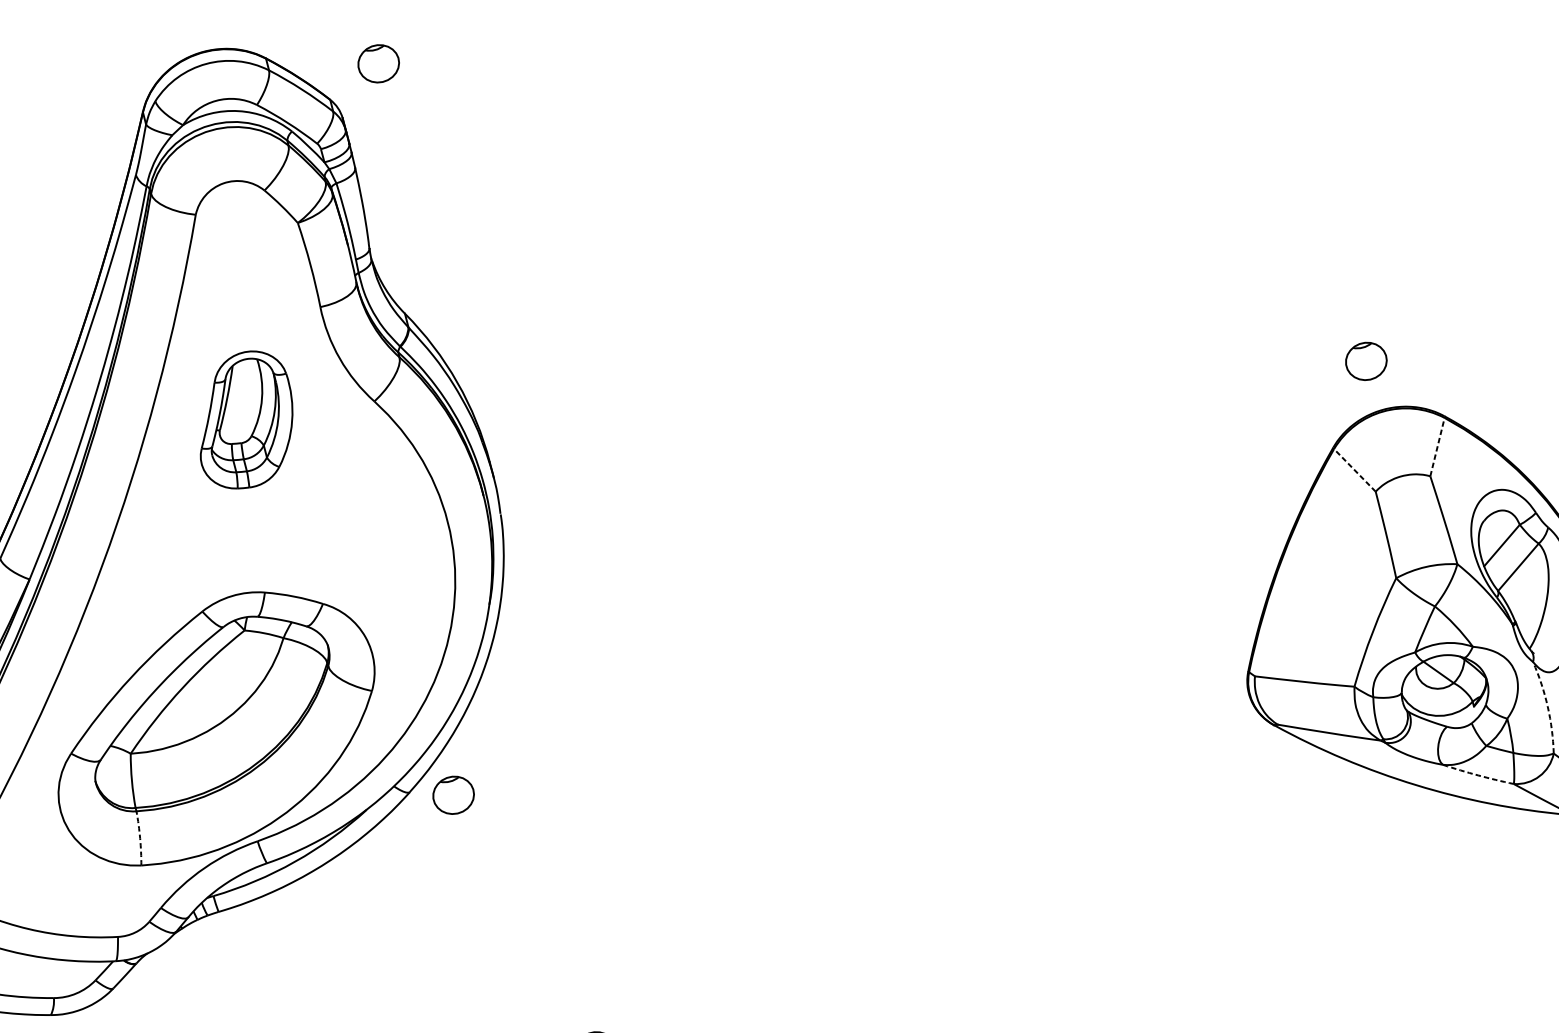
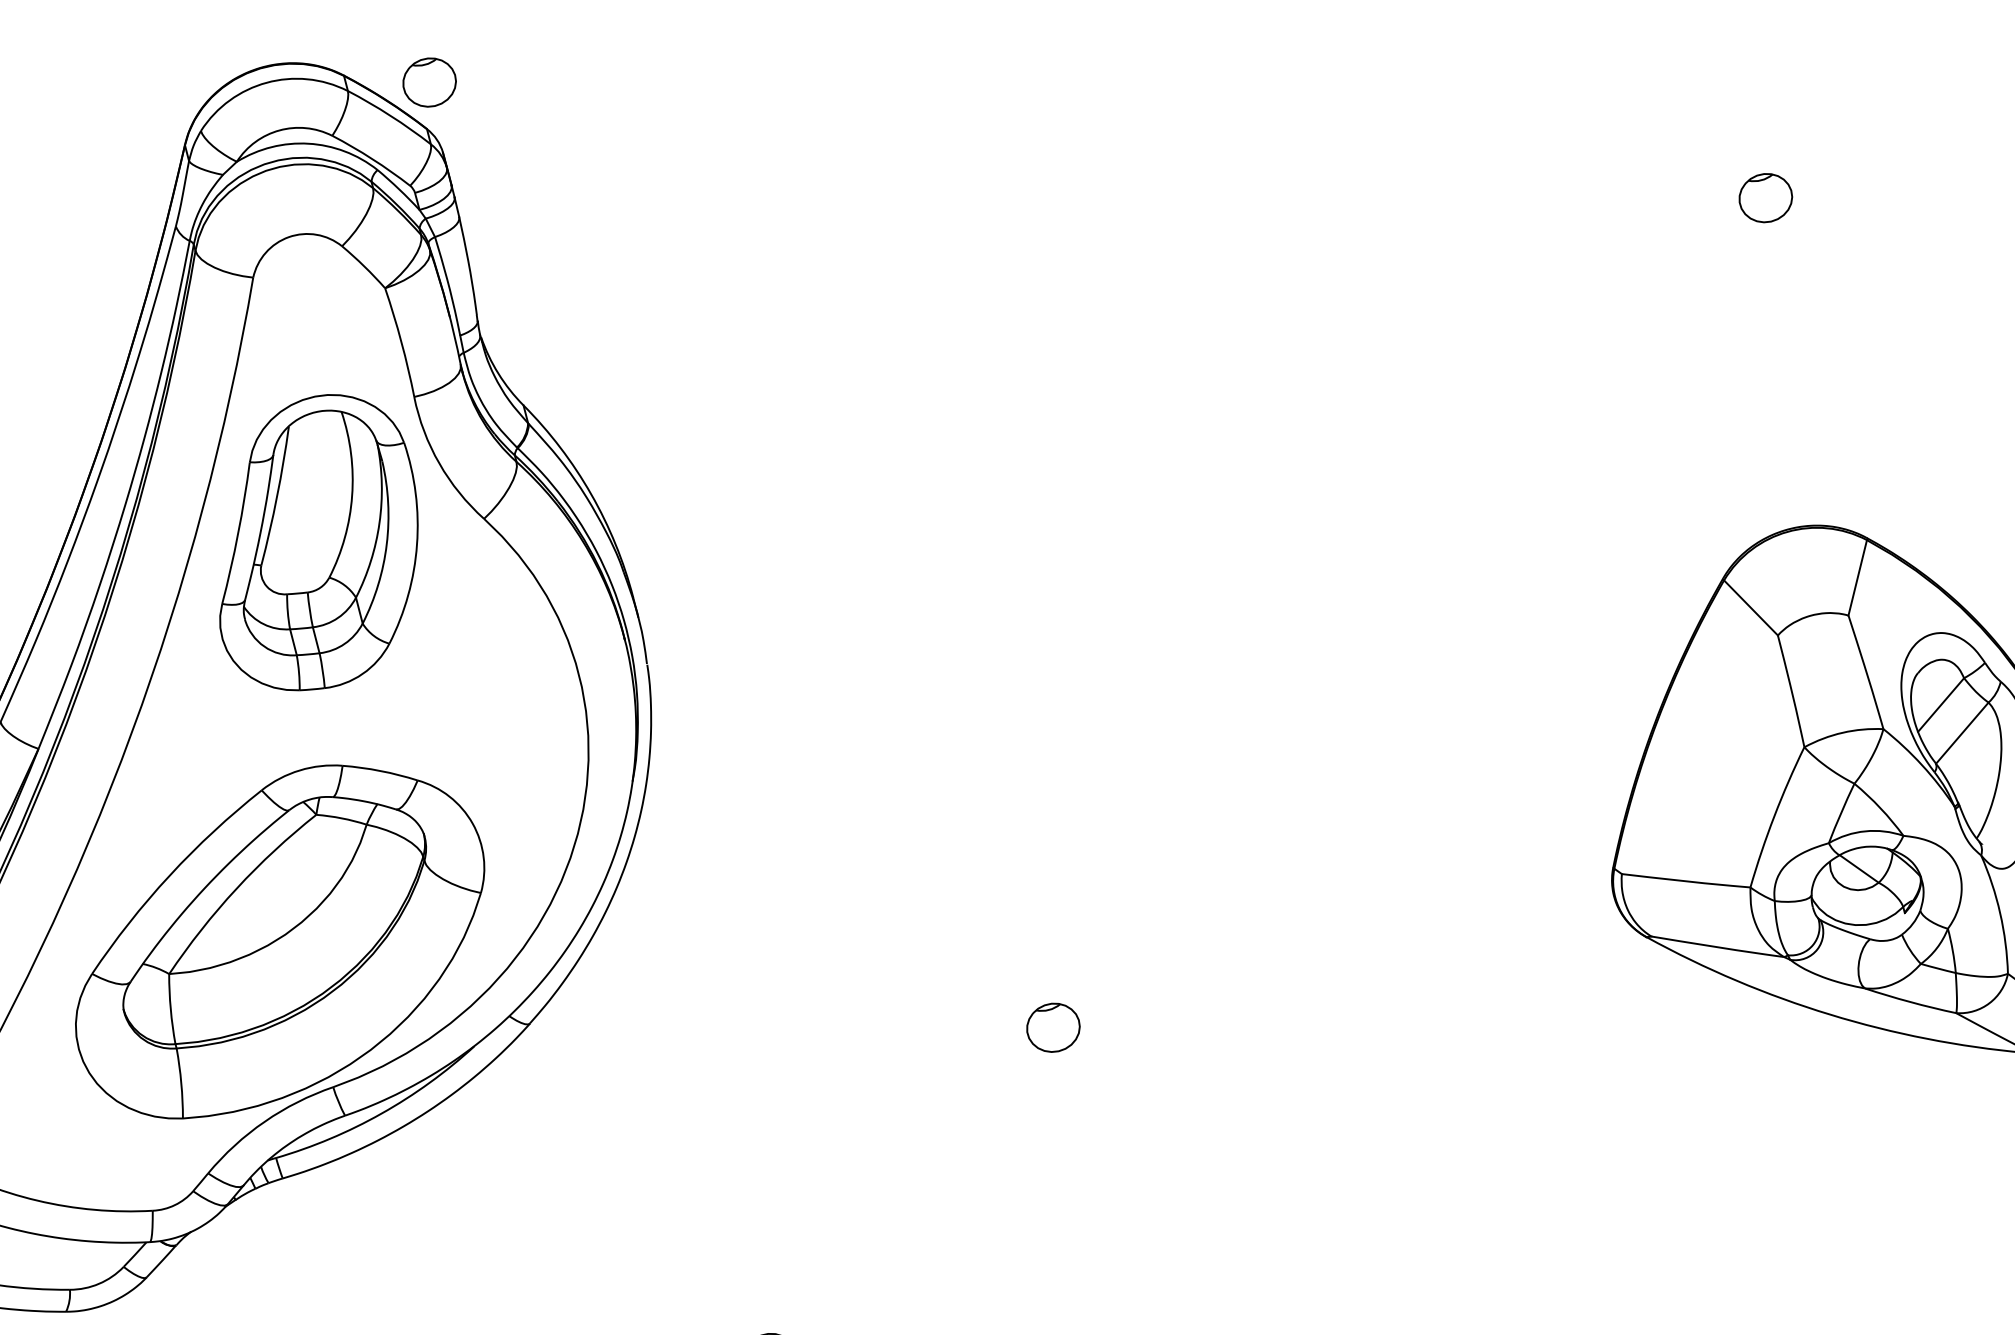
part: (378, 63) -> (429, 82), moved
part: (1366, 361) -> (1765, 198), moved
part: (246, 419) -> (318, 542), size x1.67
line: (1437, 446) -> (1857, 577), dashed -> solid
line: (1354, 470) -> (1750, 607), dashed -> solid
arc: (1547, 706) -> (2000, 913), dashed -> solid
arc: (1478, 775) -> (1910, 1002), dashed -> solid
part: (453, 795) -> (1053, 1027), moved
arc: (140, 838) -> (181, 1083), dashed -> solid

